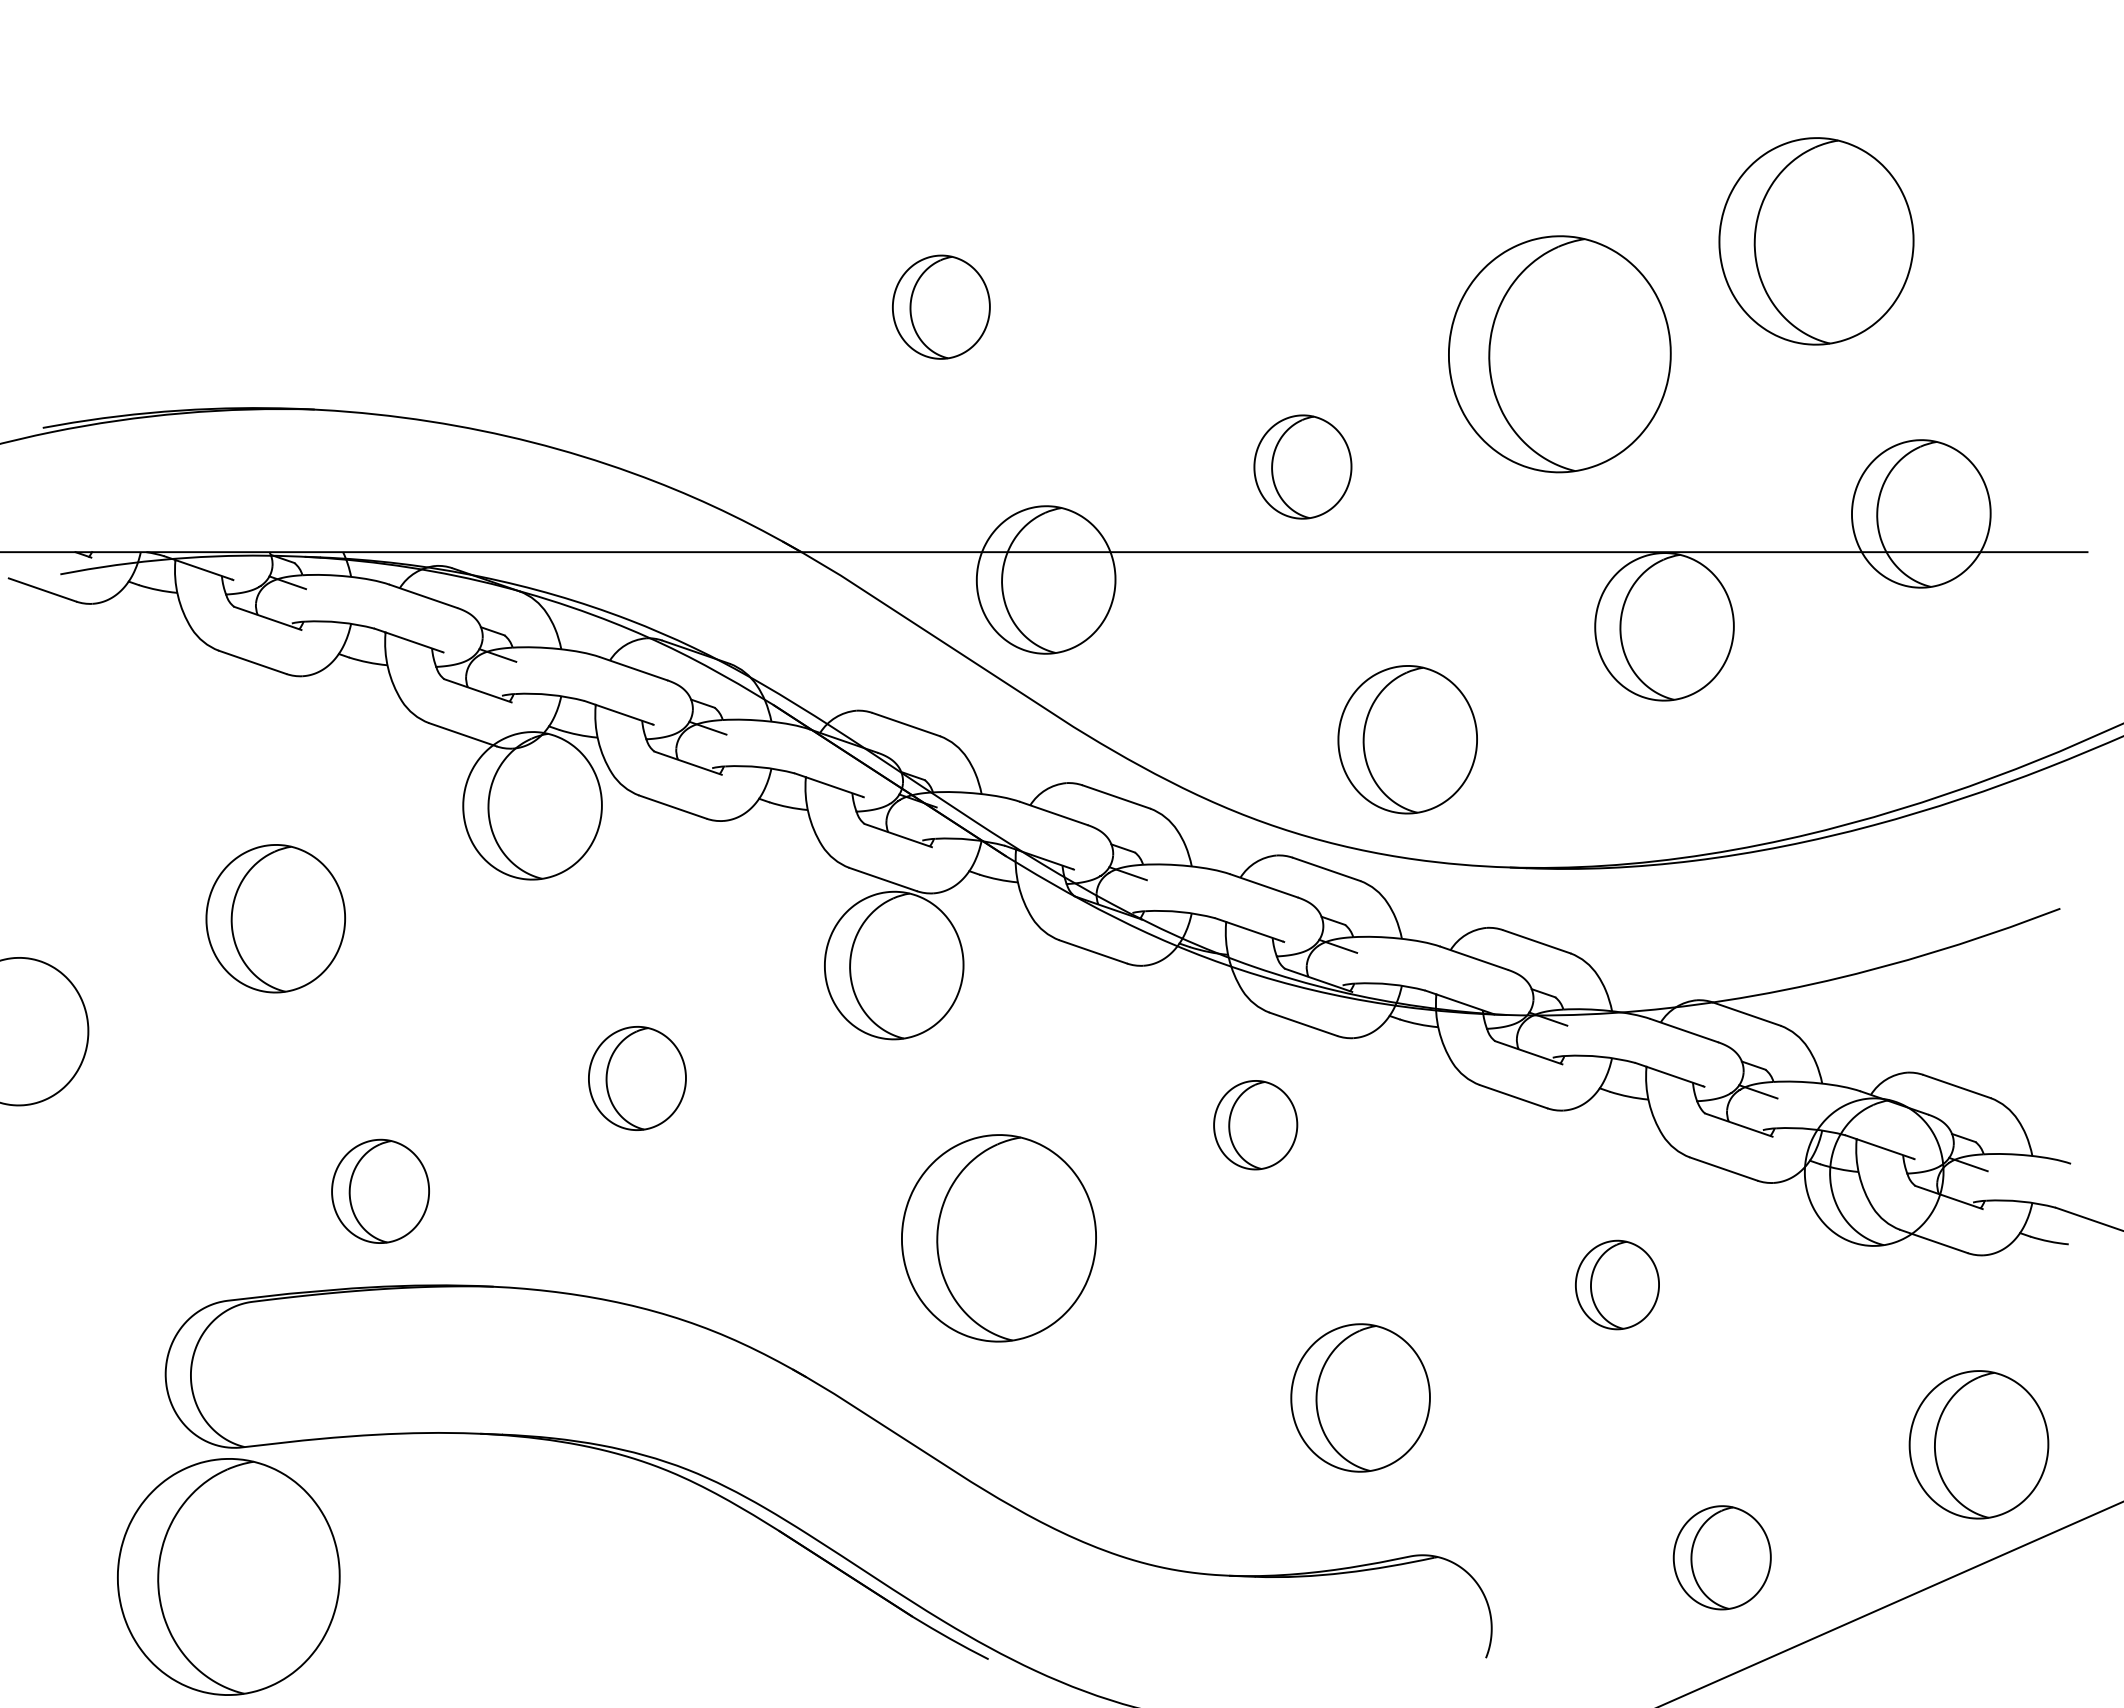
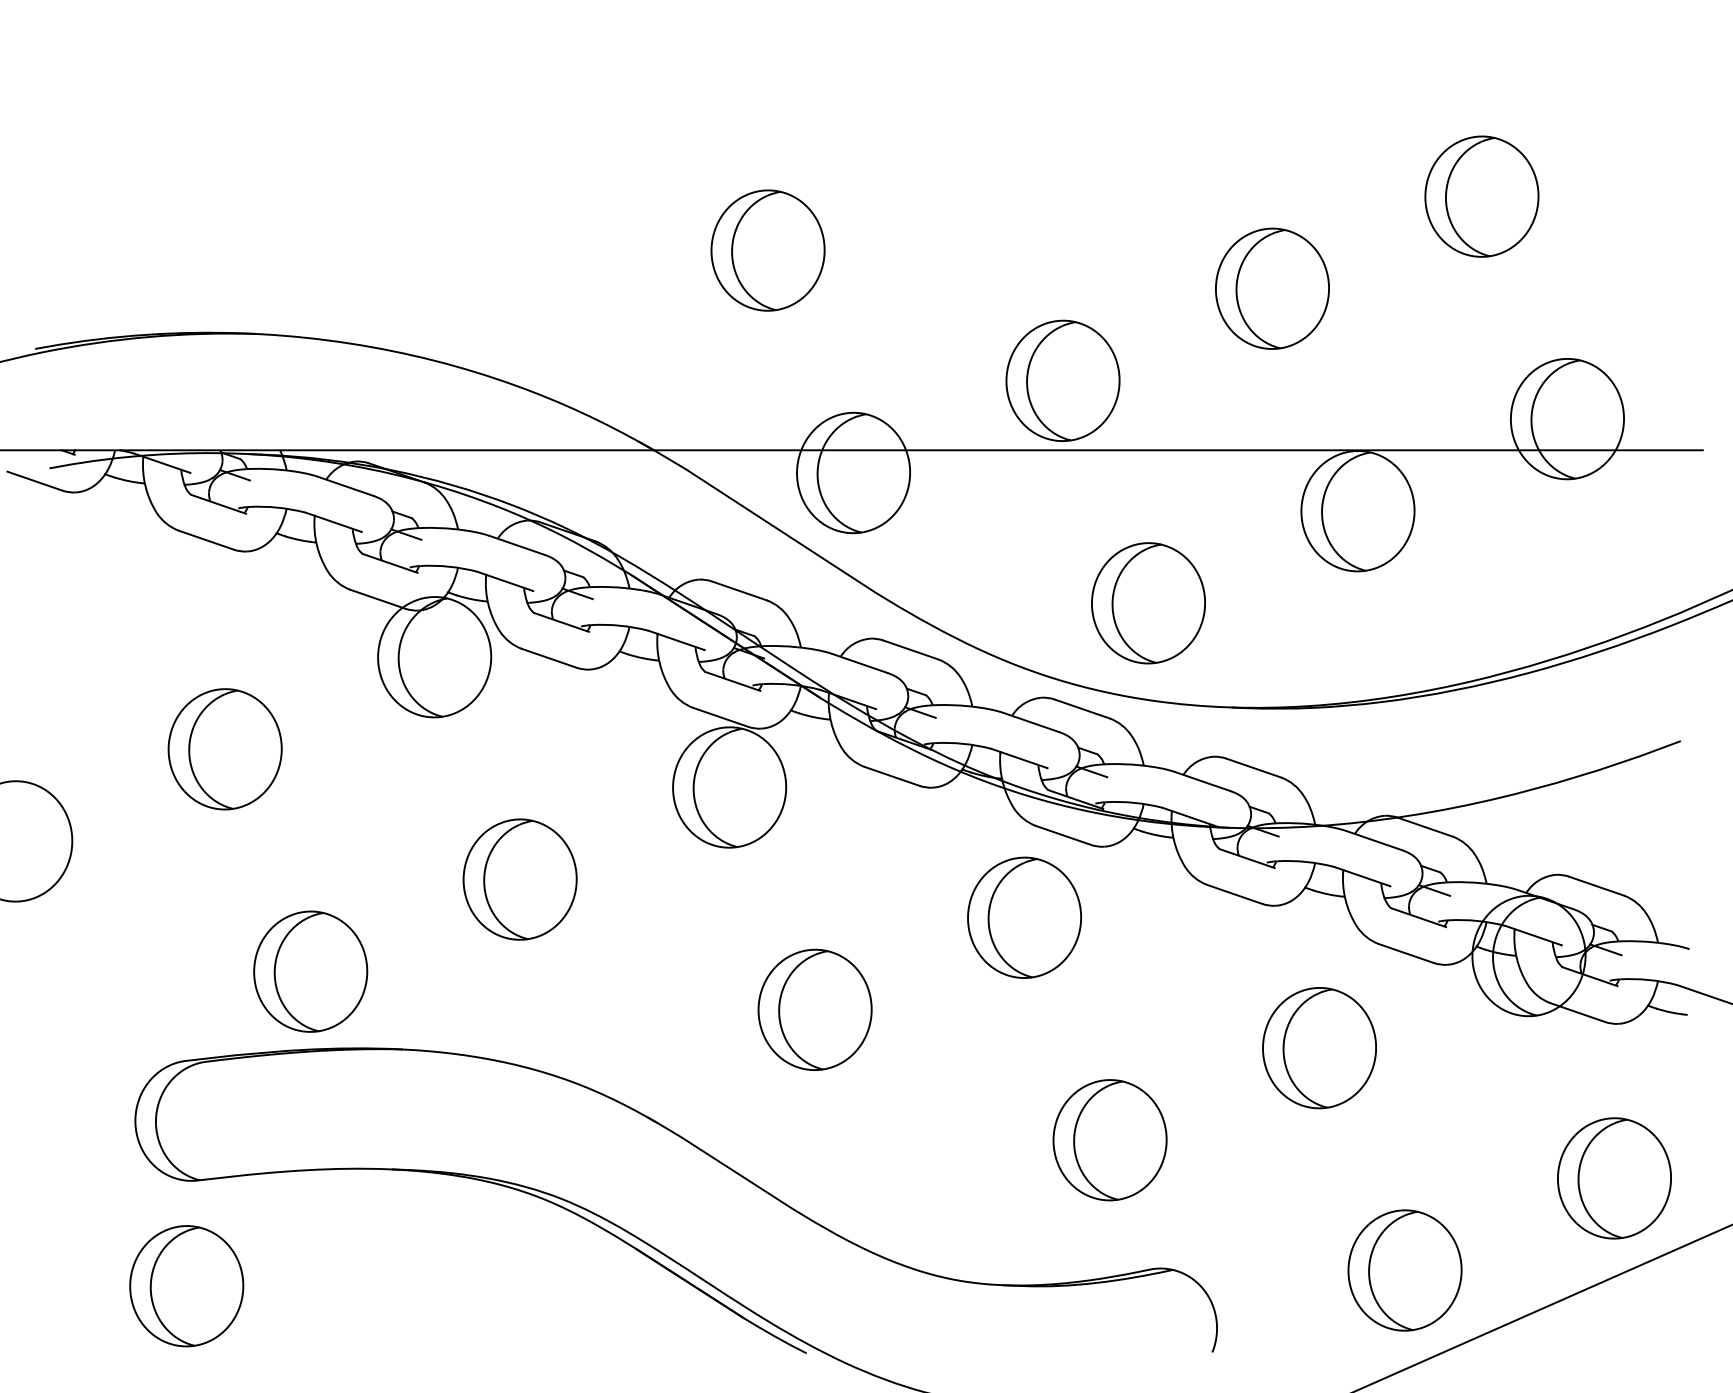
part: (1816, 240) -> (1481, 196), size x0.71
part: (941, 306) -> (768, 249), size x1.43
part: (1559, 353) -> (1272, 288), size x0.62
part: (1302, 466) -> (1062, 380), size x1.43
part: (637, 1078) -> (520, 879), size x1.43
part: (1255, 1124) -> (1024, 917), size x1.67
part: (380, 1191) -> (310, 971), size x1.43
part: (998, 1237) -> (814, 1009), size x0.71
part: (1617, 1284) -> (1319, 1047), size x1.67
part: (1722, 1557) -> (1405, 1270), size x1.43
part: (228, 1576) -> (186, 1285), size x0.62

